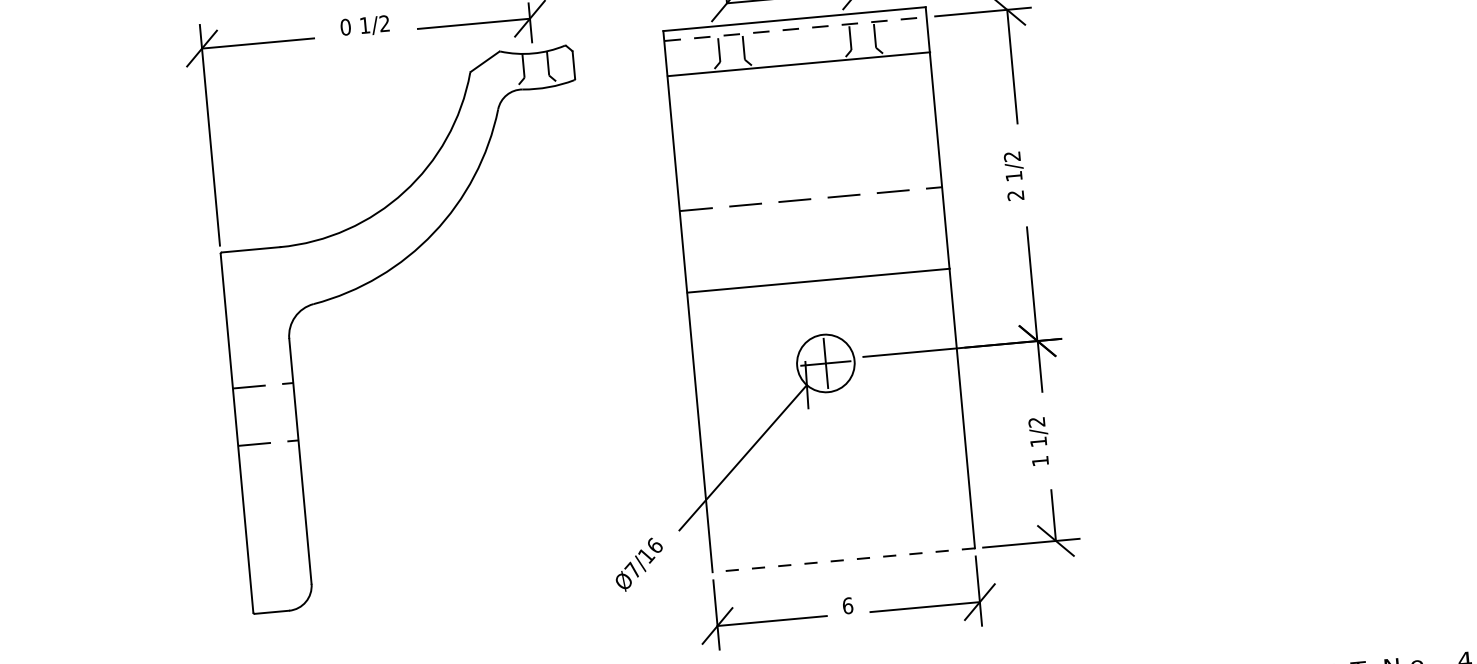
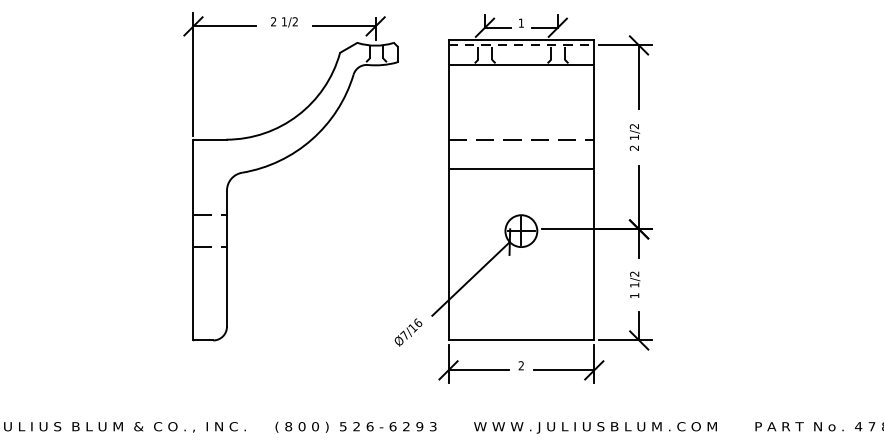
text: (345, 26) -> (273, 21), 0 -> 2
line: (818, 281) -> (521, 169), moved
line: (844, 560) -> (521, 340), dashed -> solid
text: (848, 605) -> (521, 365), 6 -> 2

